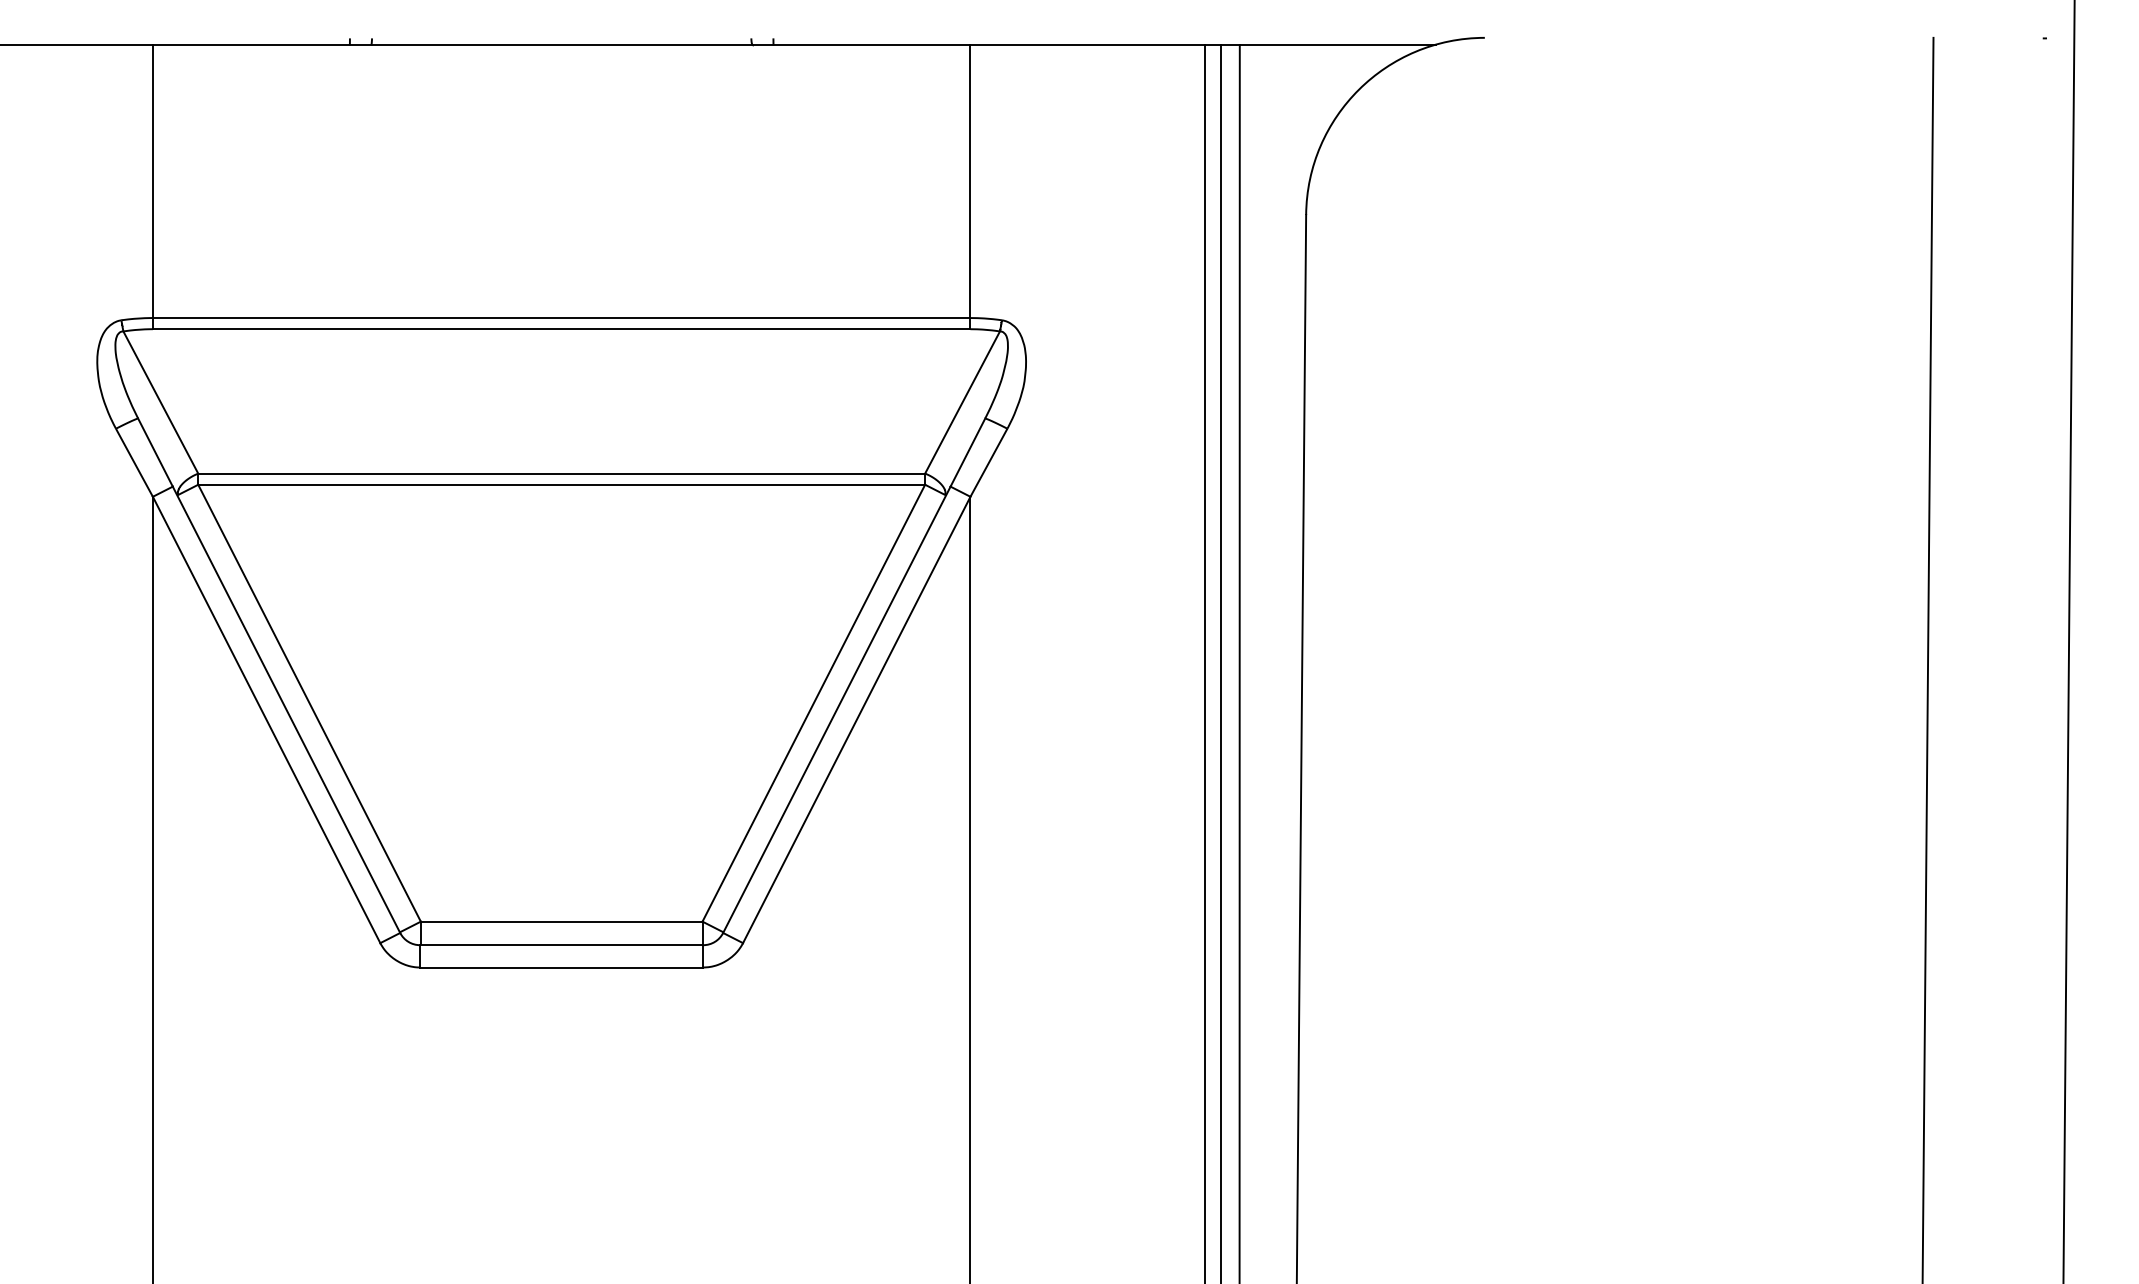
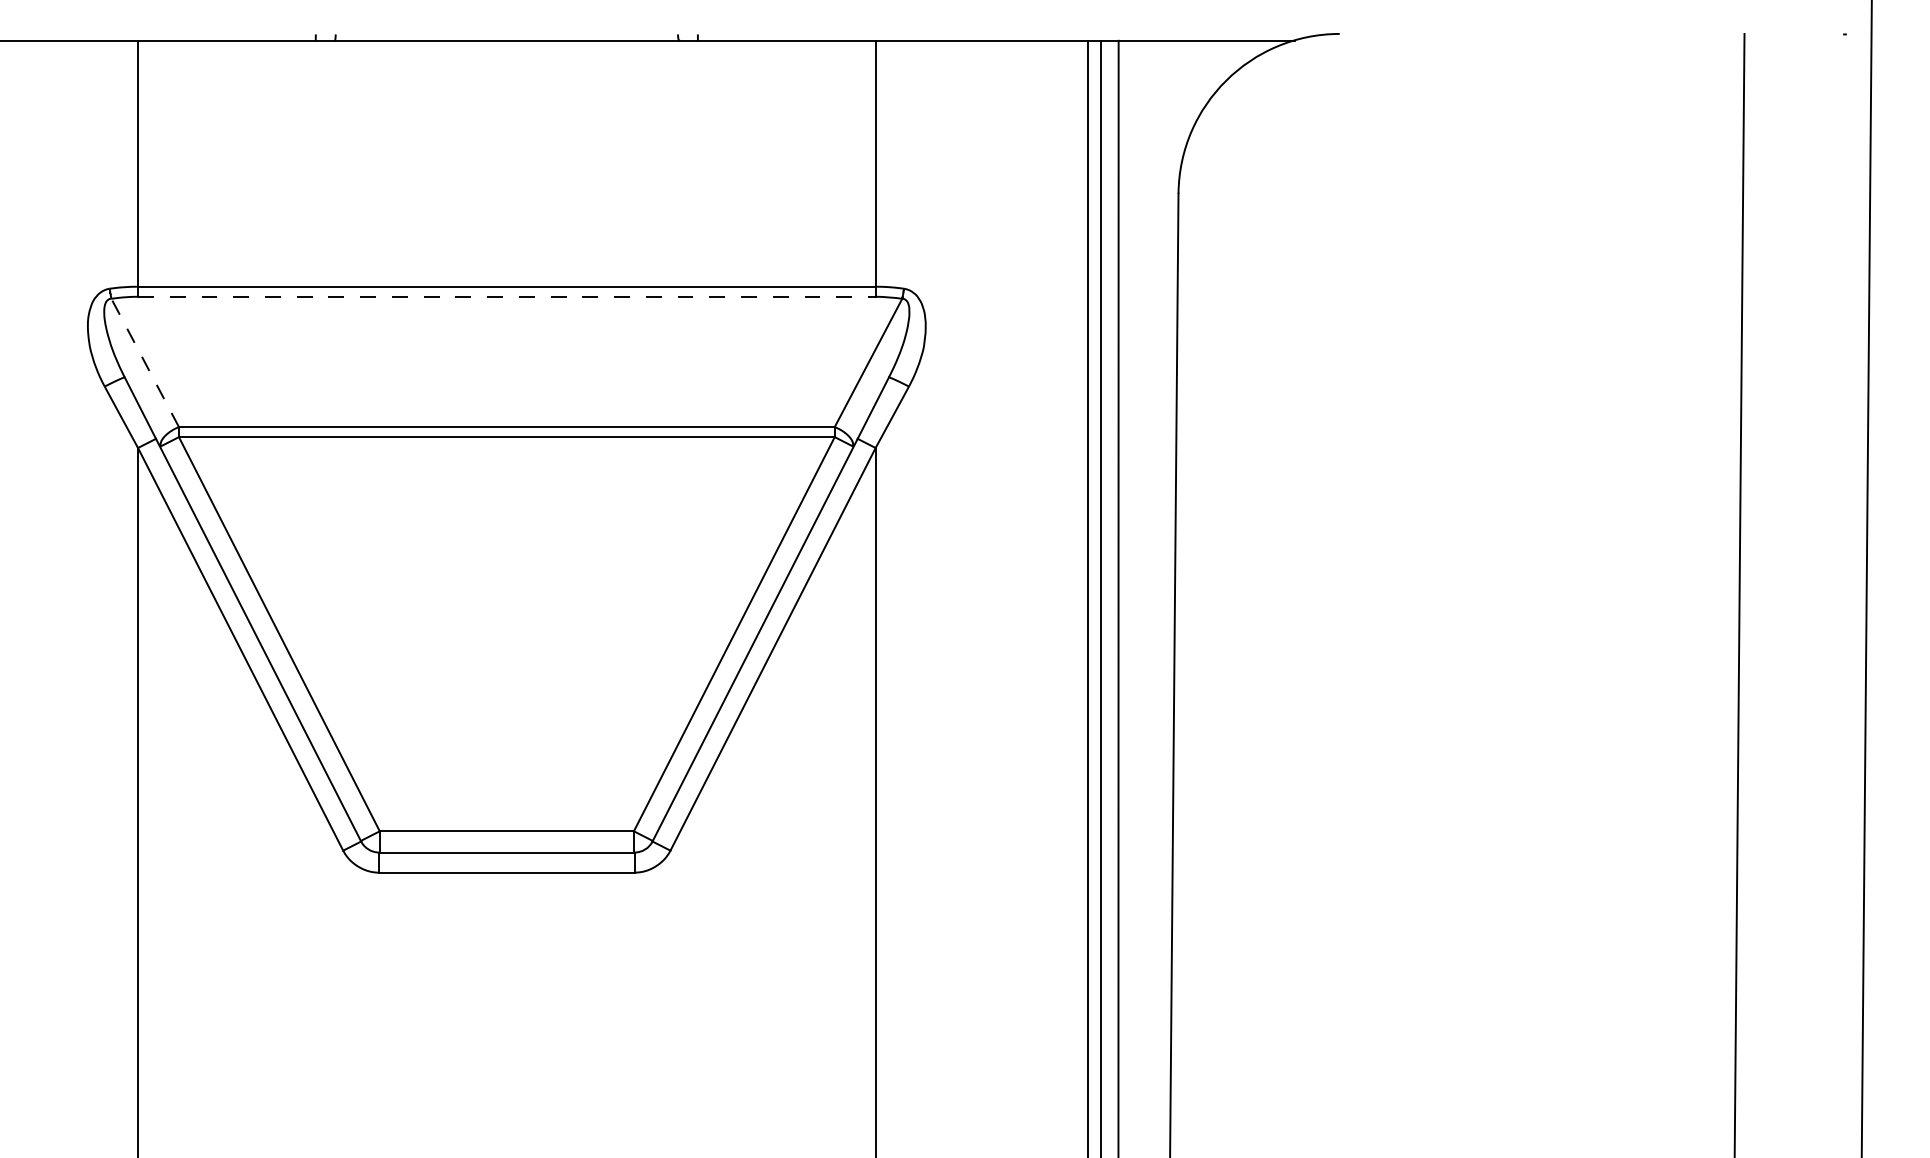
line: (561, 329) -> (506, 297), solid -> dashed
line: (160, 402) -> (144, 362), solid -> dashed

